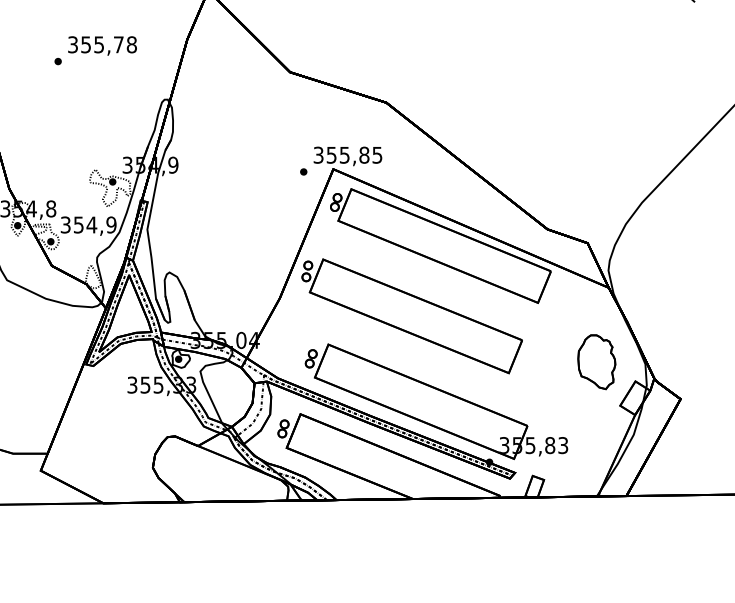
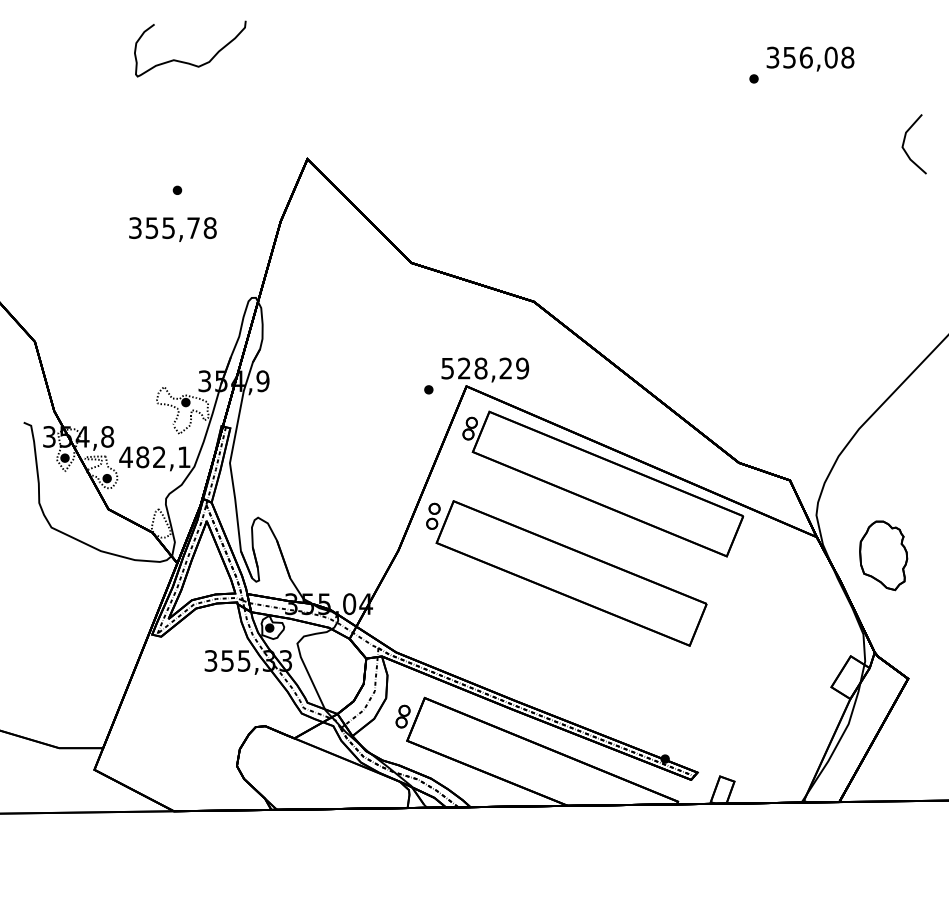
part: (58, 60) -> (177, 189), moved
text: (348, 155) -> (485, 368), 355,85 -> 528,29
text: (88, 225) -> (154, 457), 354,9 -> 482,1
part: (596, 361) -> (883, 555), moved
part: (436, 401) -> (597, 681), removed

